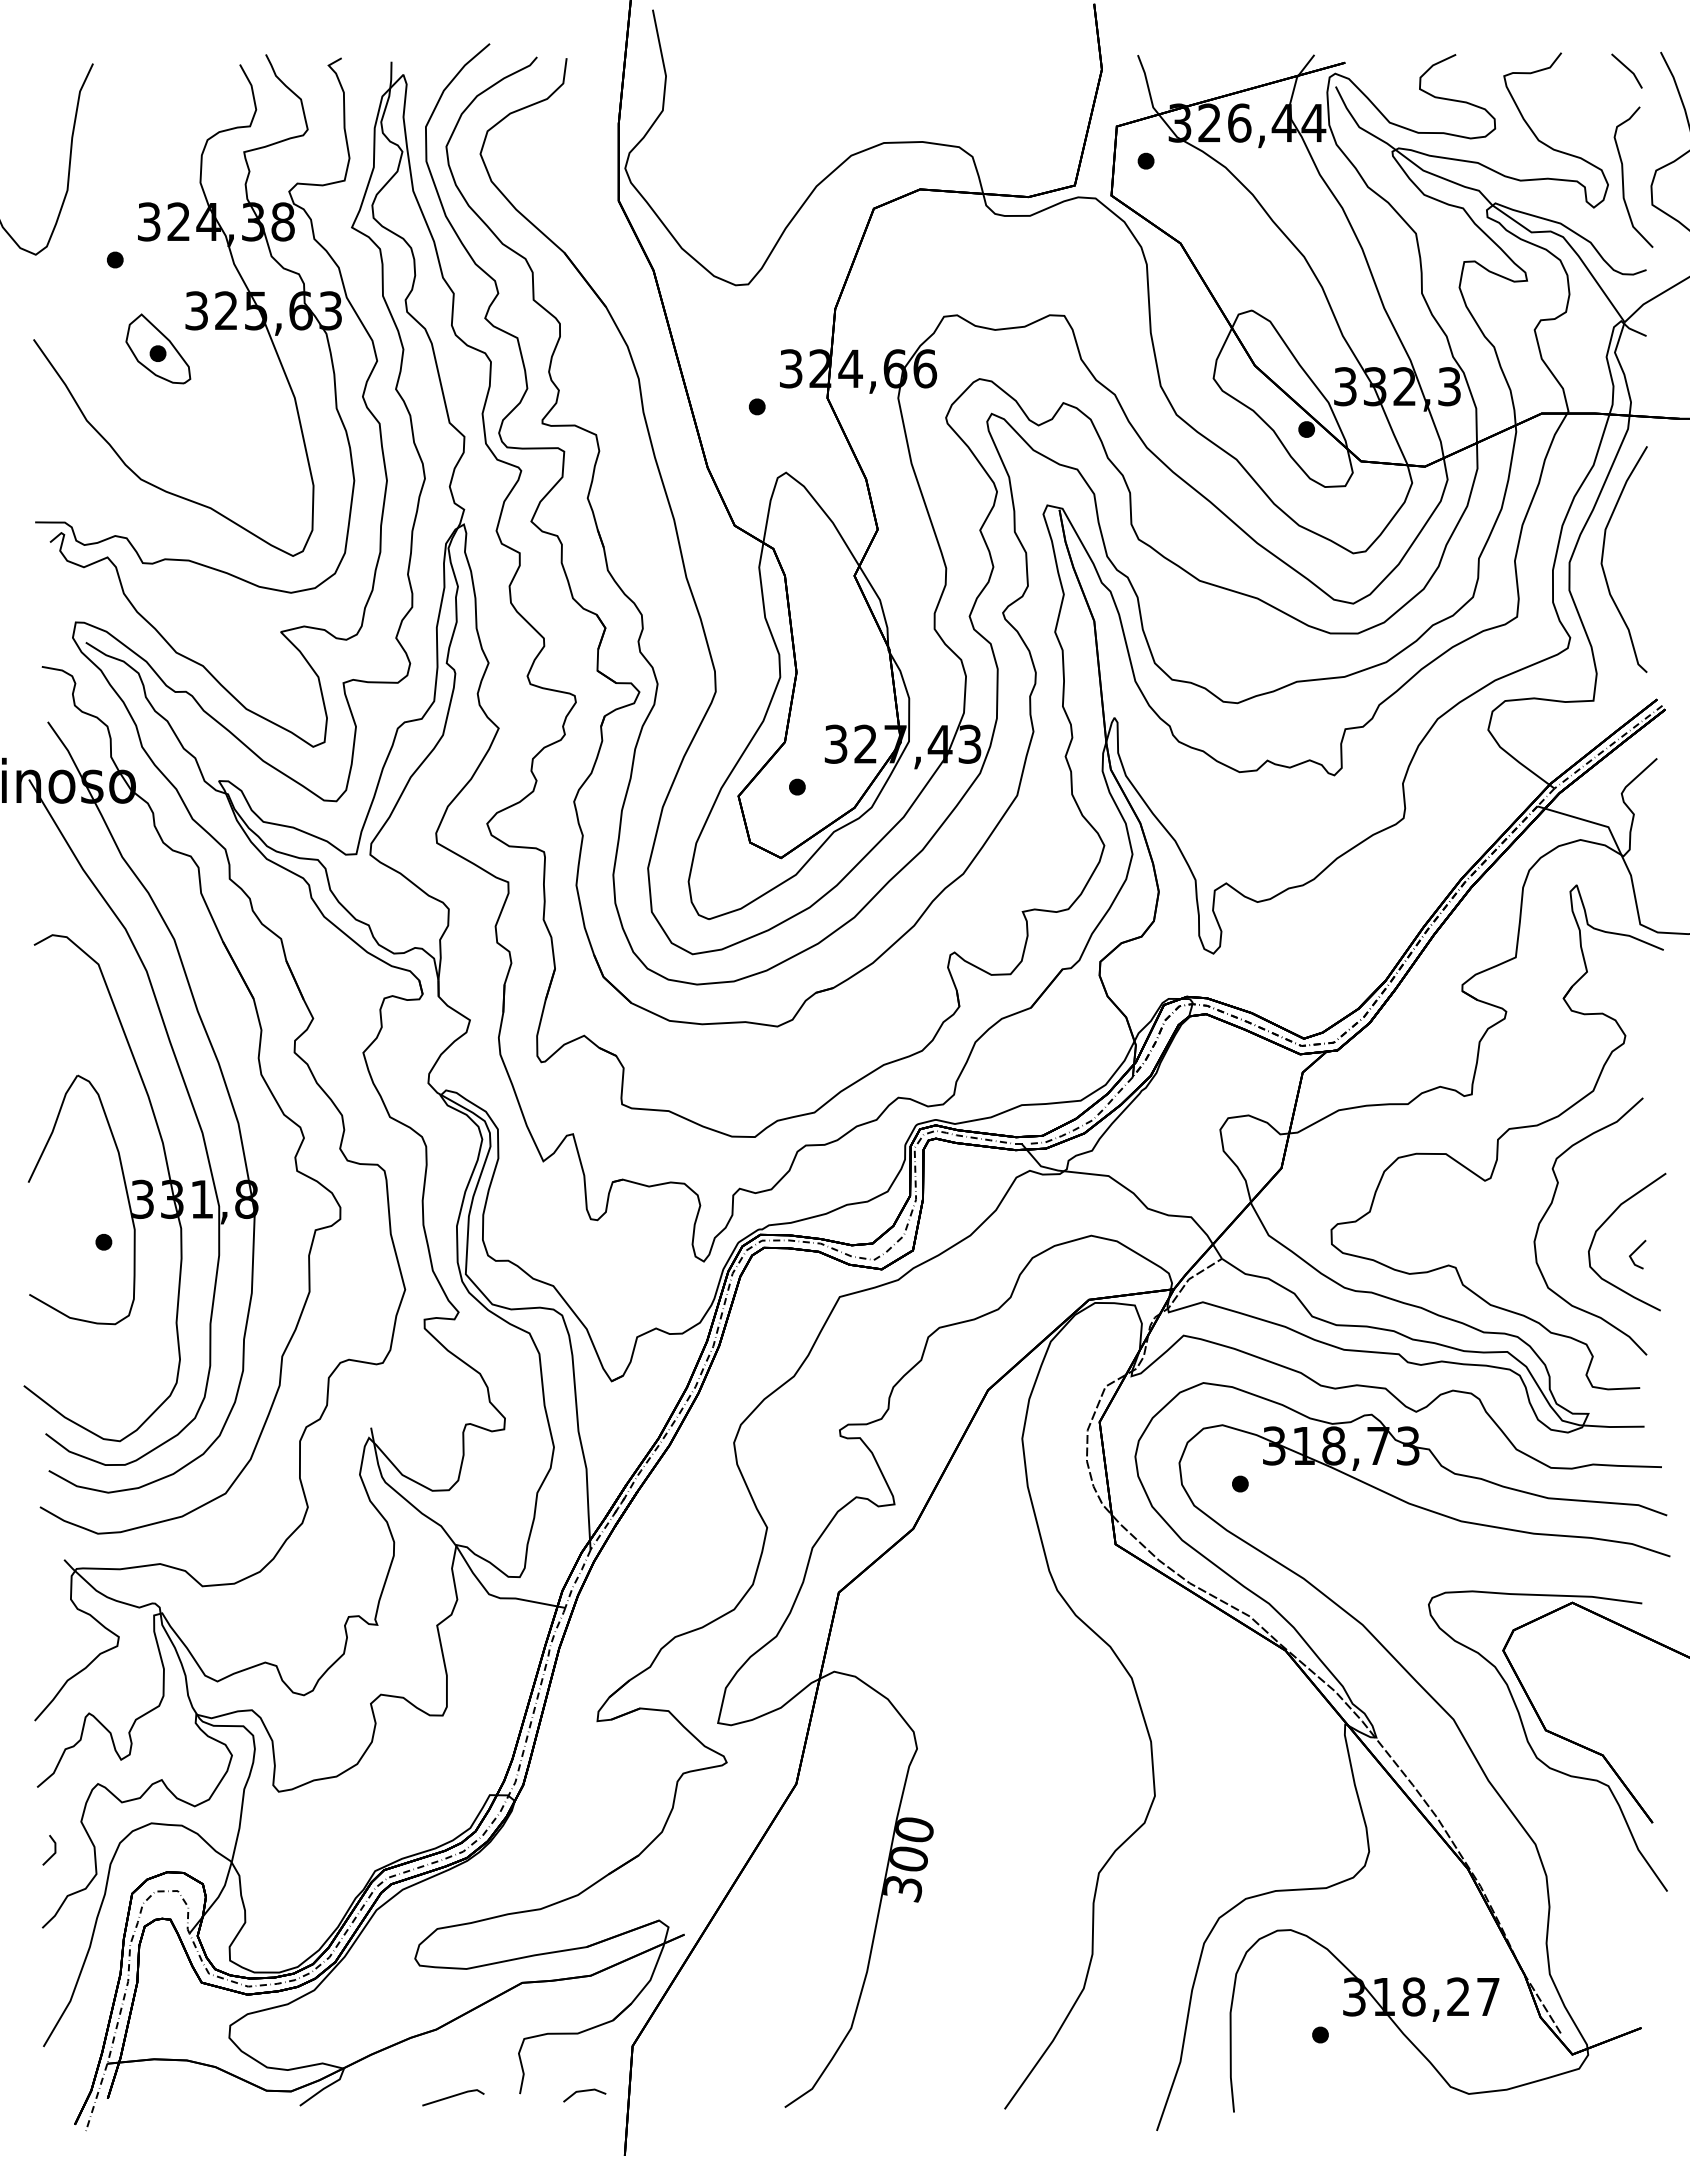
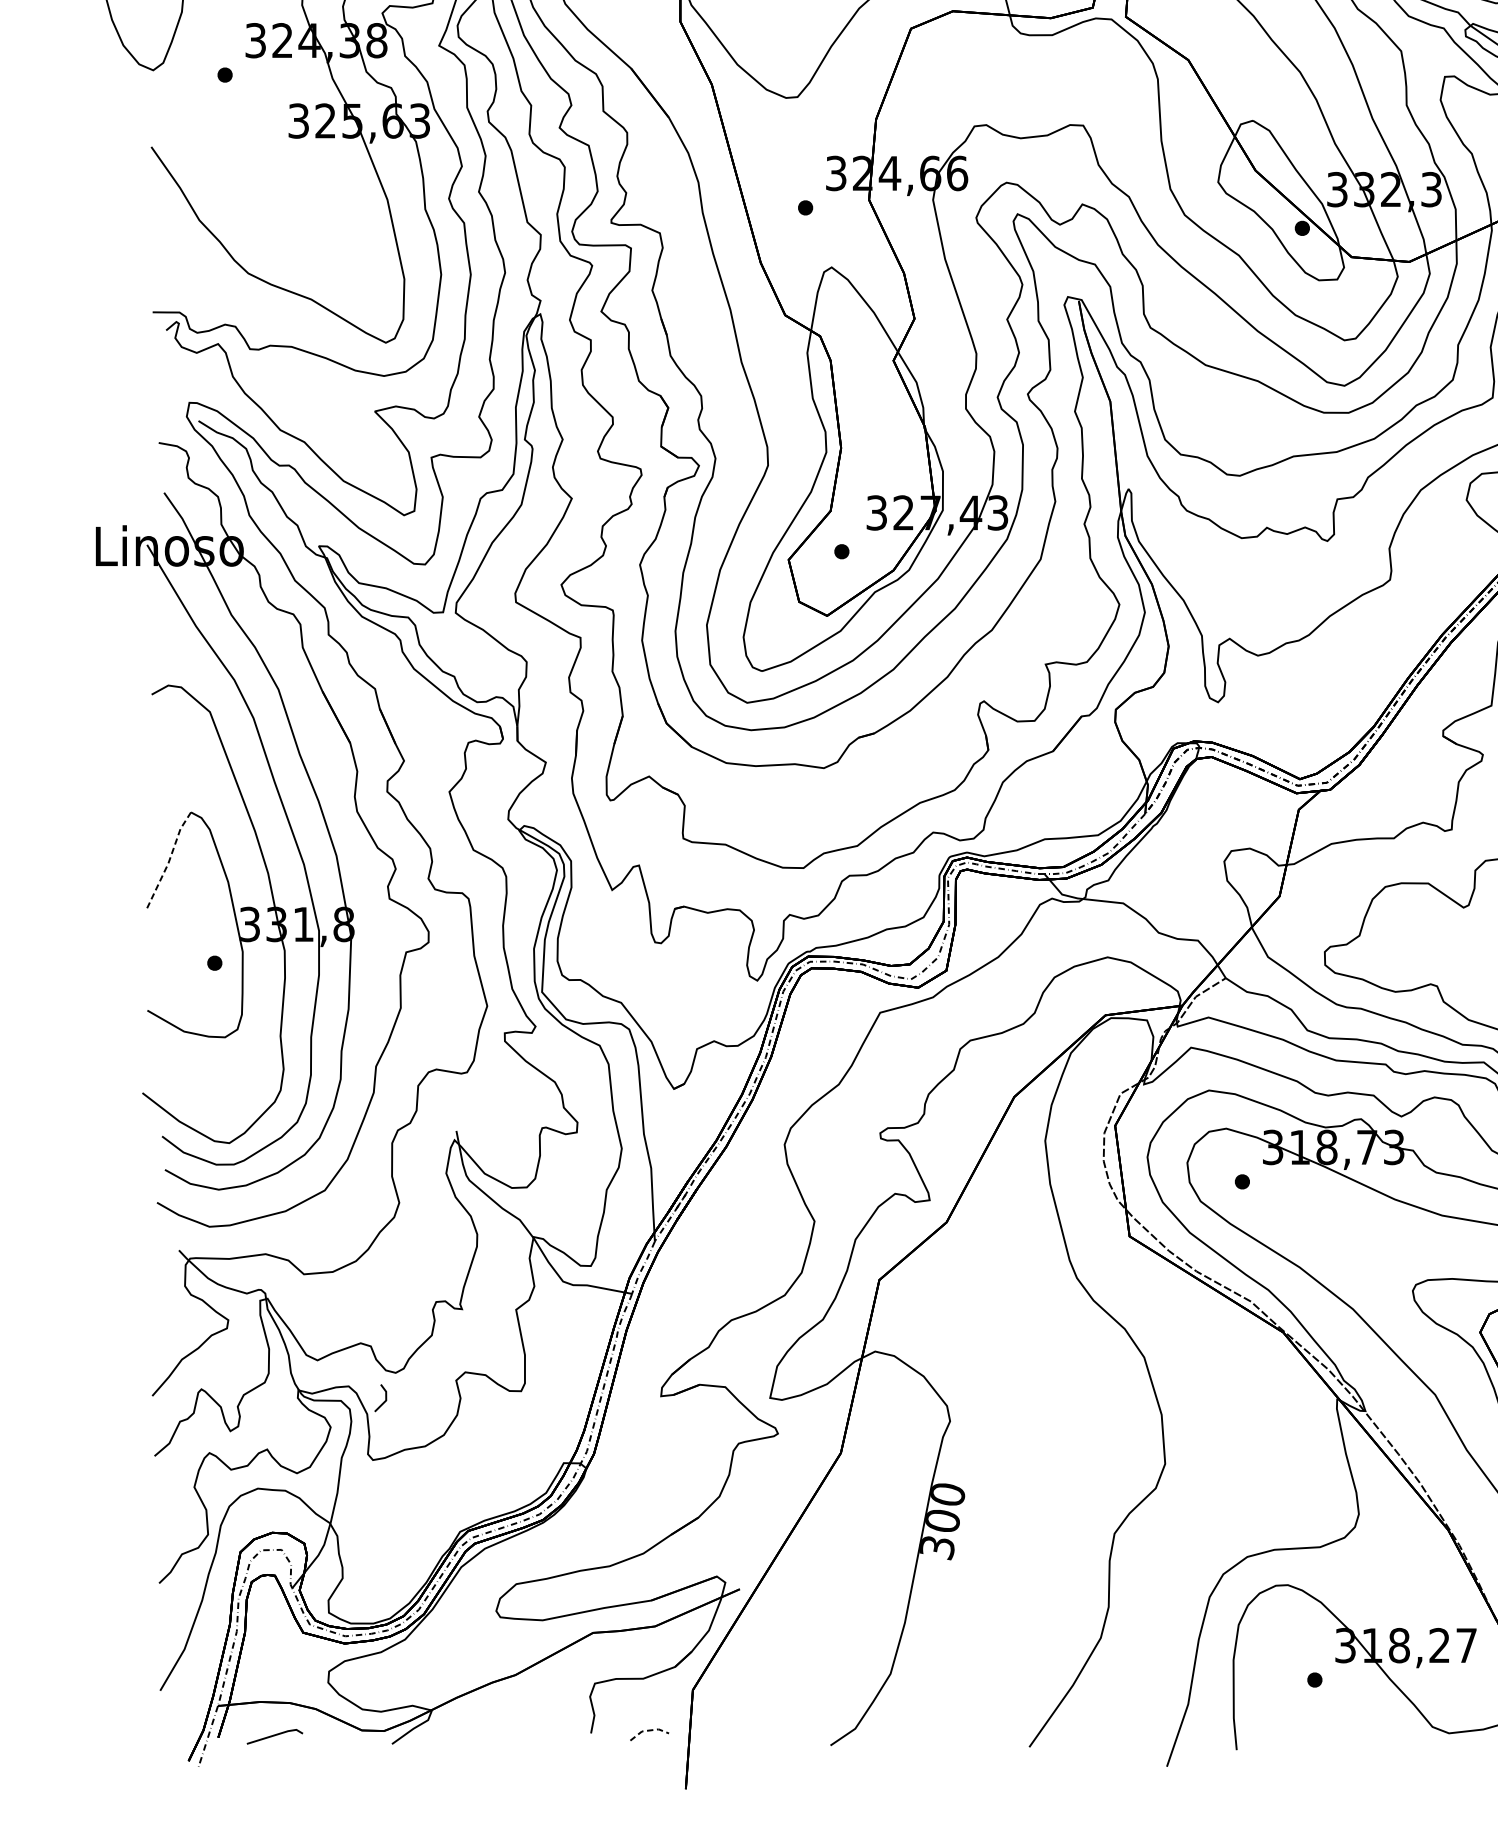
part: (158, 348) -> (264, 155), removed
line: (53, 1129) -> (169, 861), solid -> dashed
line: (54, 1849) -> (385, 1397), moved
line: (584, 2090) -> (649, 1730), solid -> dashed
line: (453, 2096) -> (275, 1735), moved

